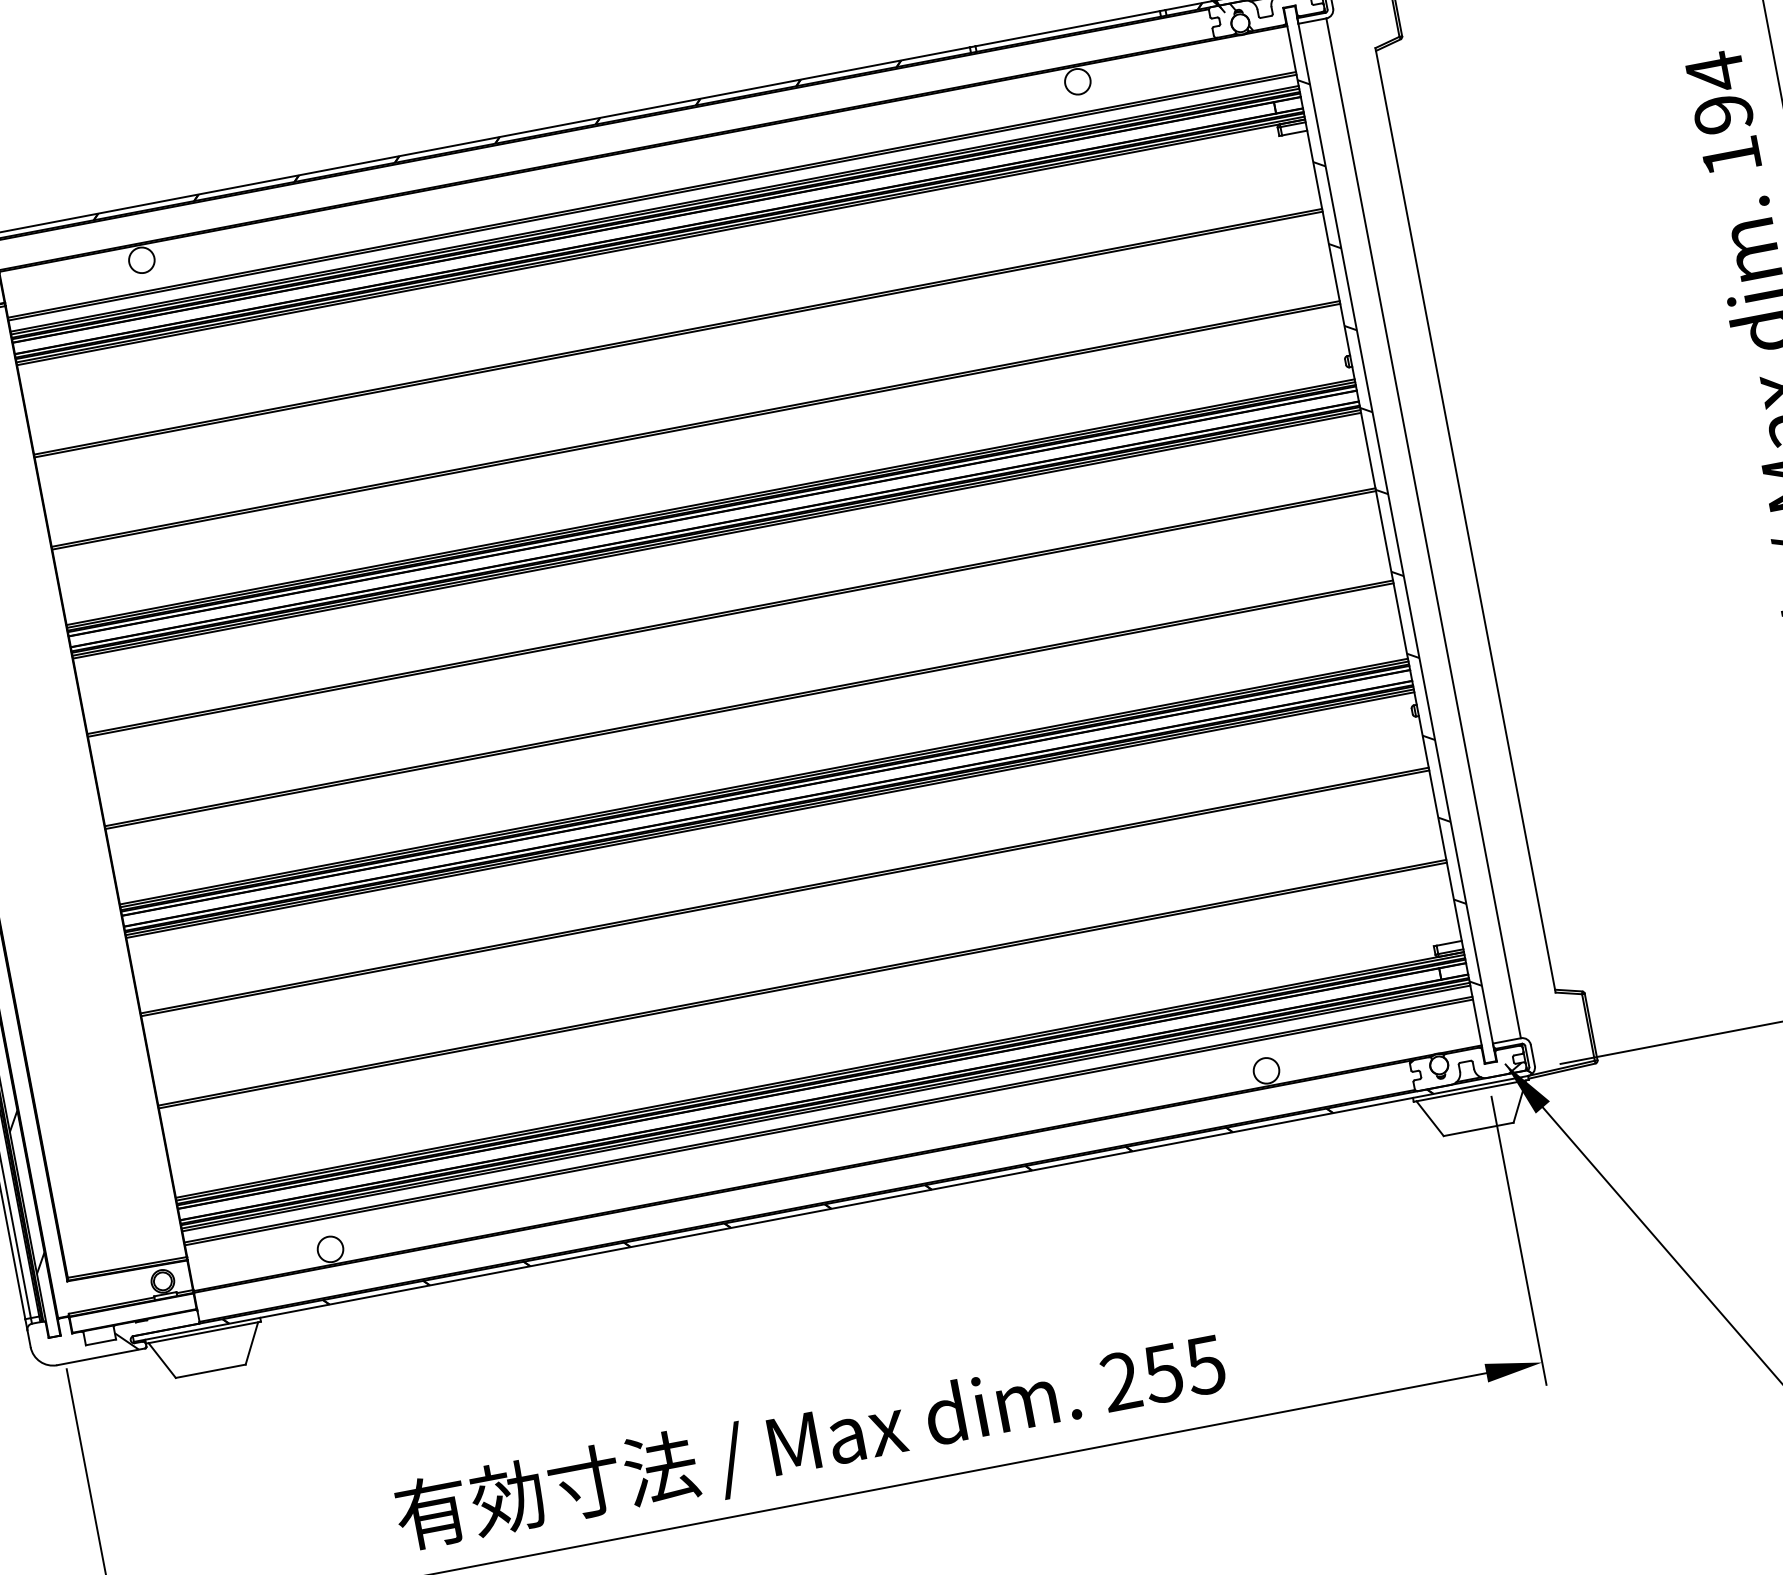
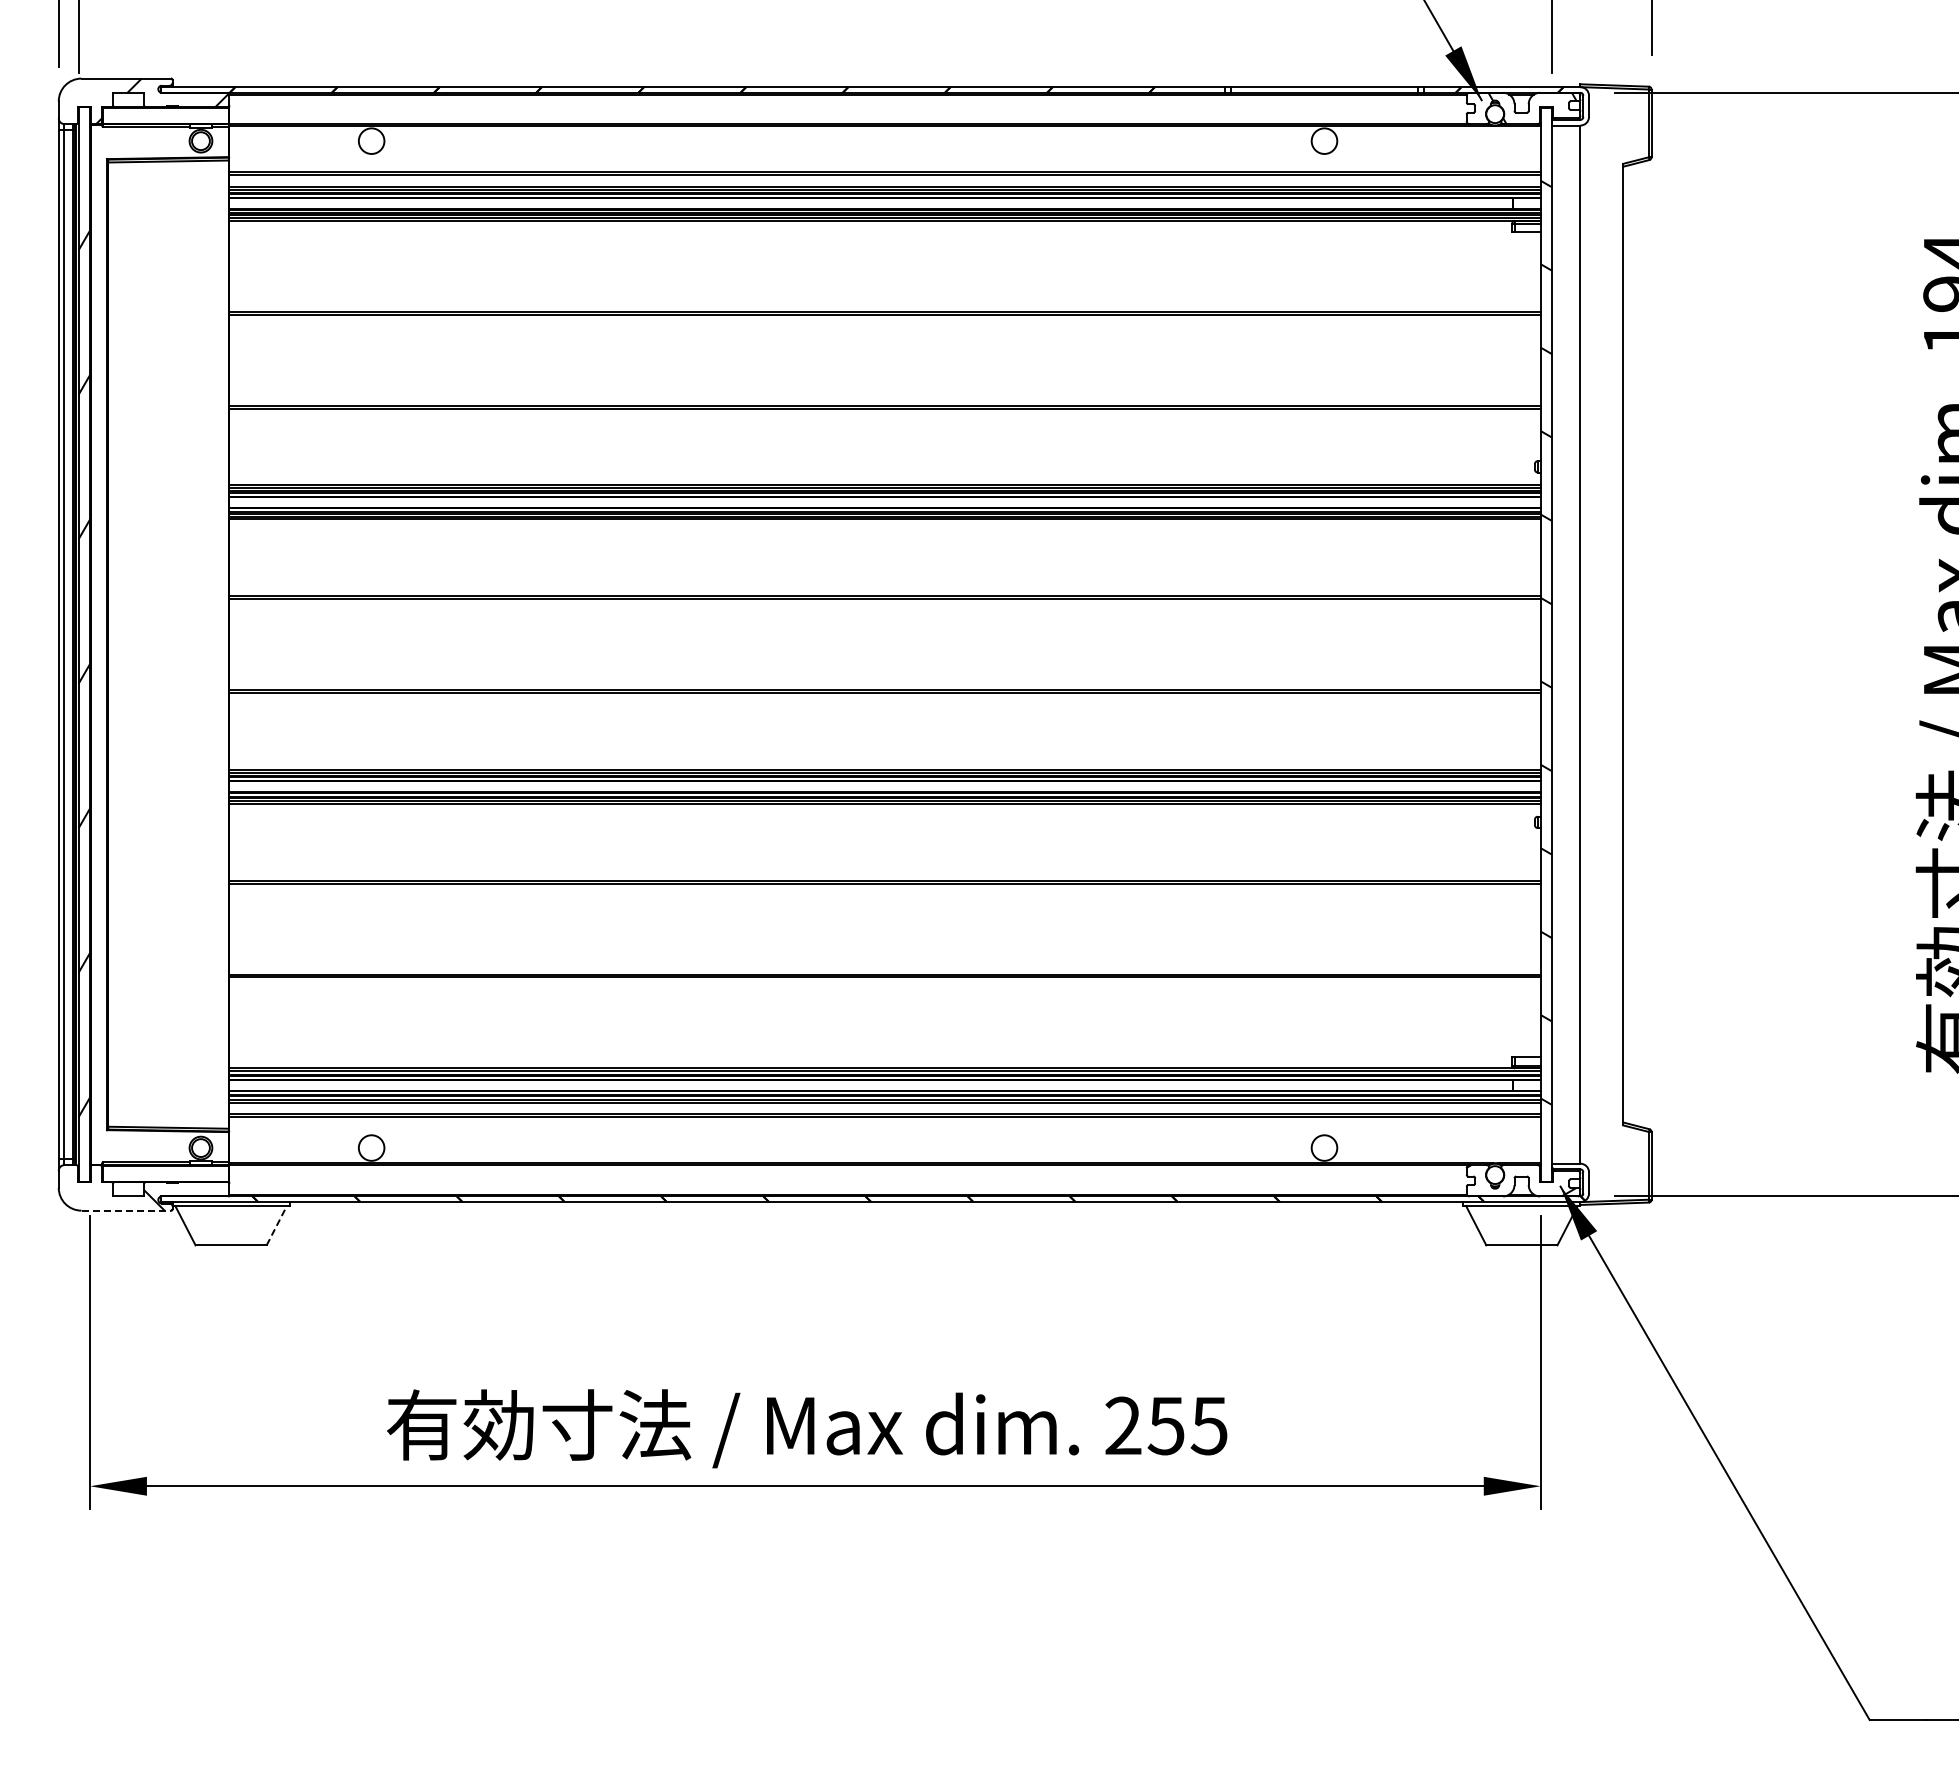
line: (252, 1343) -> (277, 1225), solid -> dashed
line: (101, 1356) -> (126, 1210), solid -> dashed

